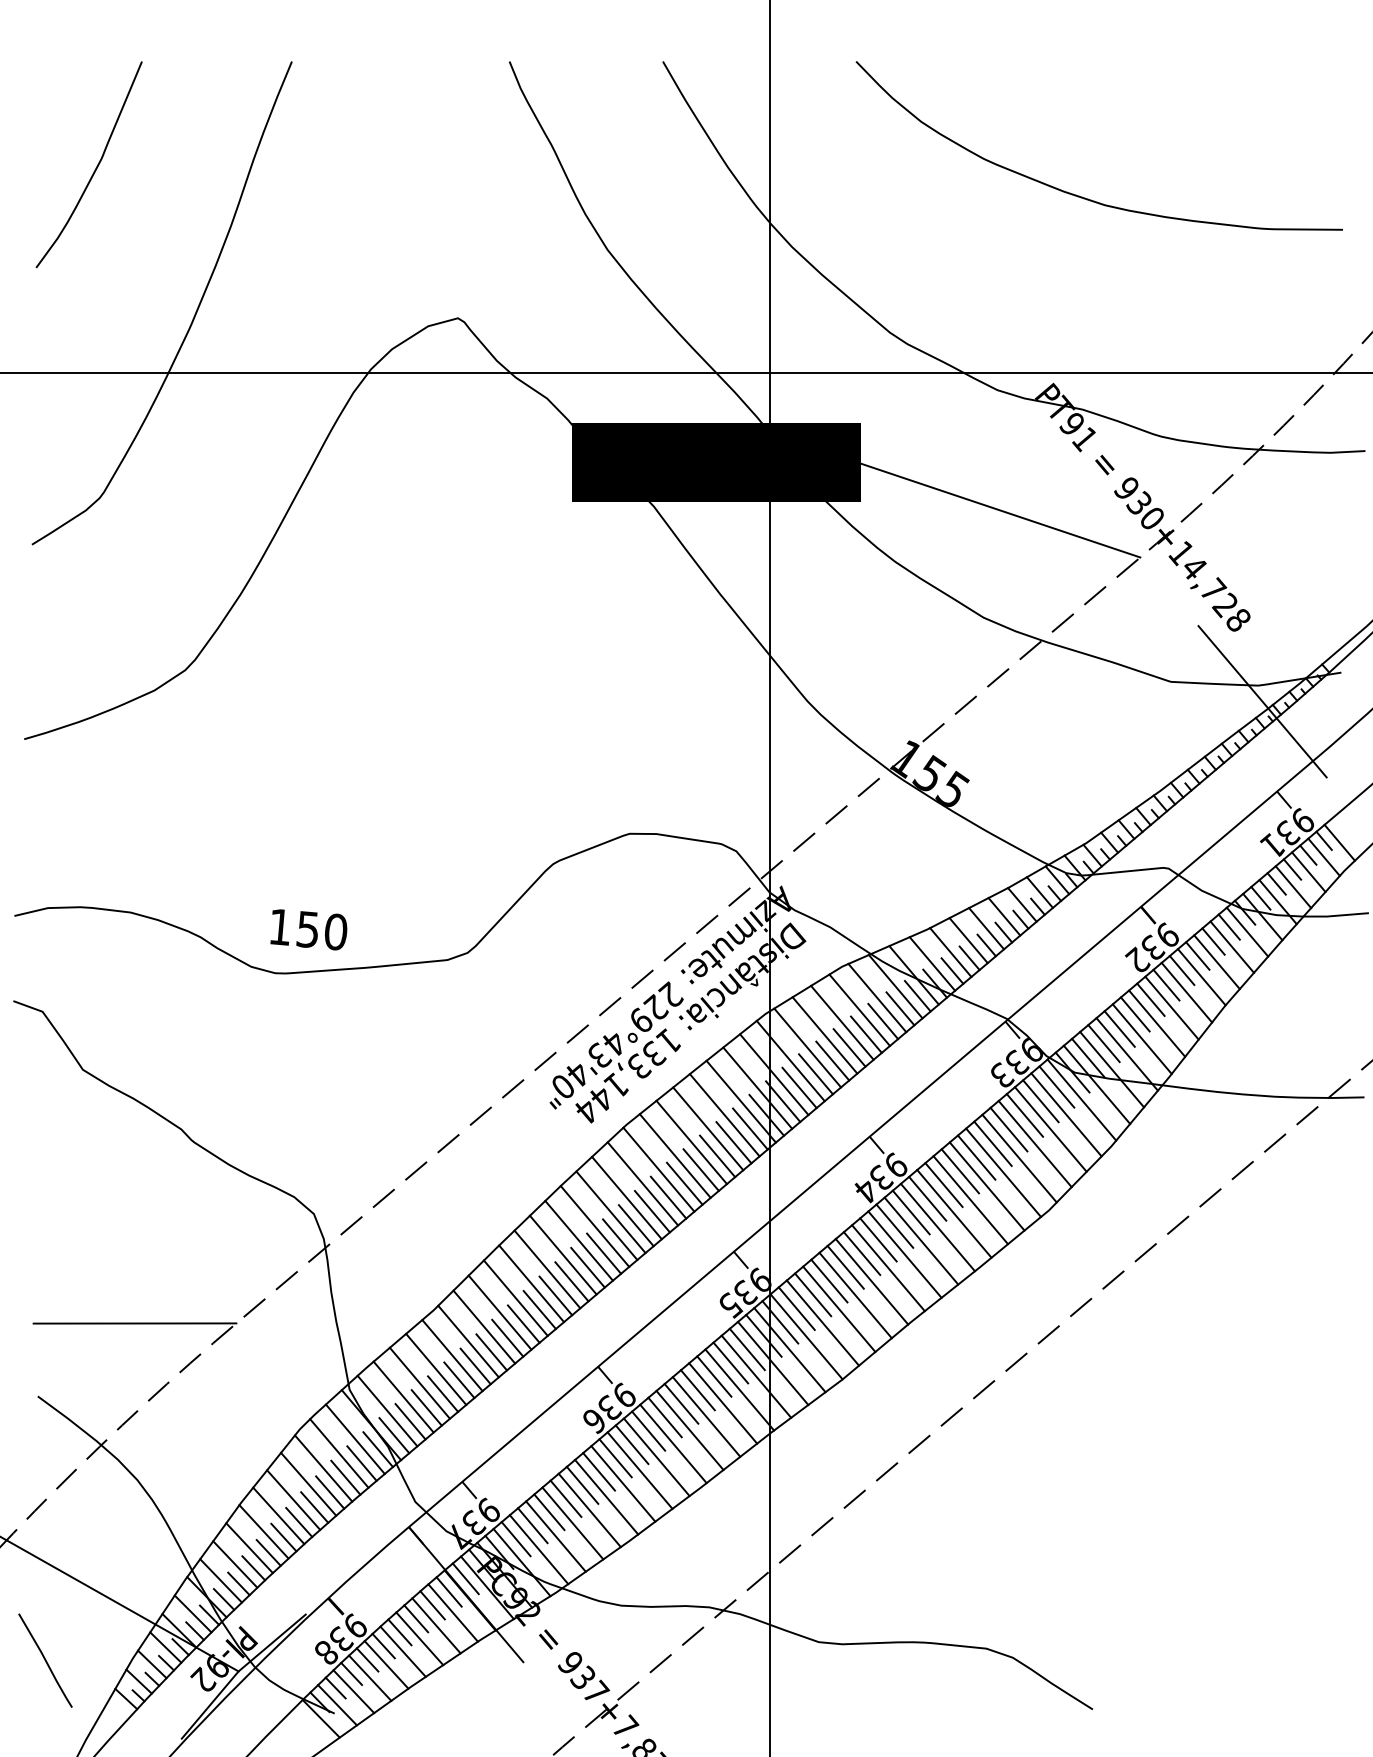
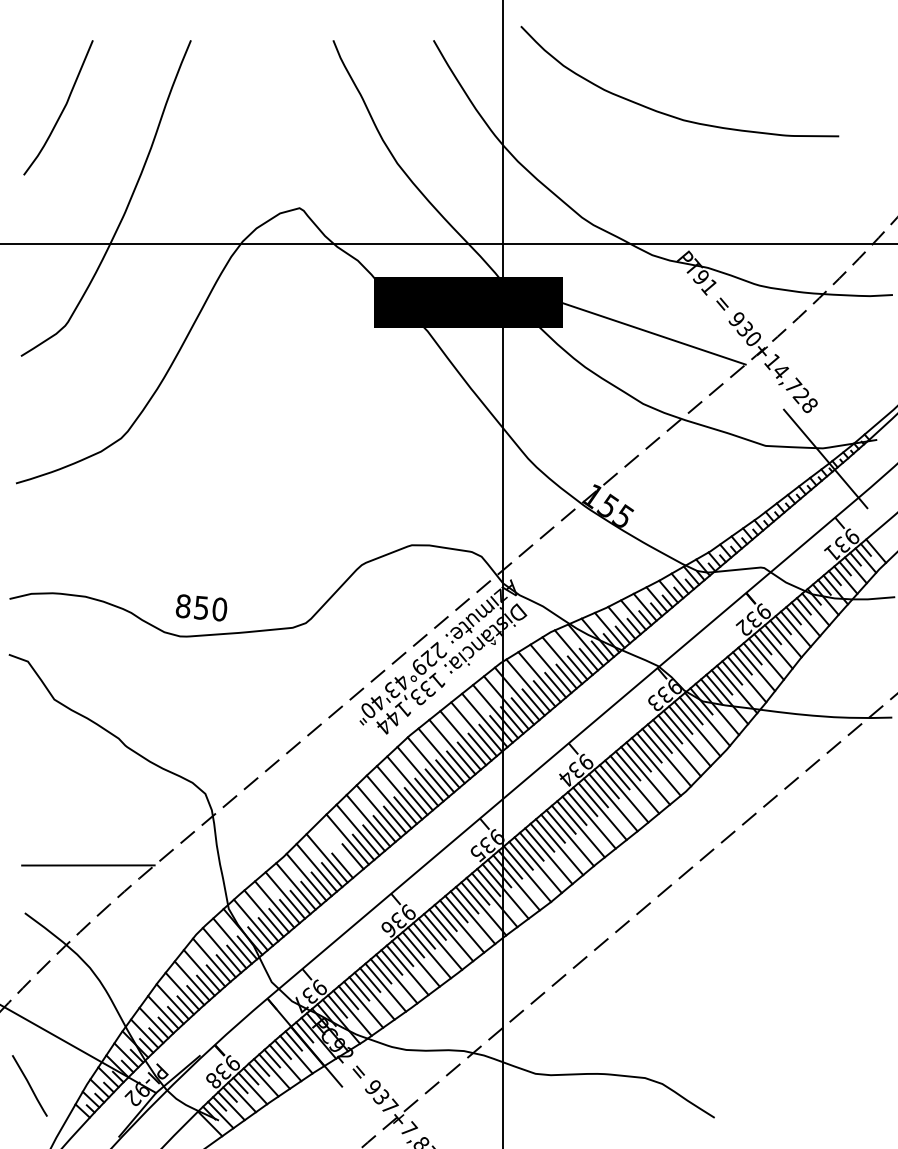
curve: (1083, 196) -> (669, 114), moved
text: (278, 927) -> (182, 606), 150 -> 850
line: (515, 1297) -> (337, 848), removed

